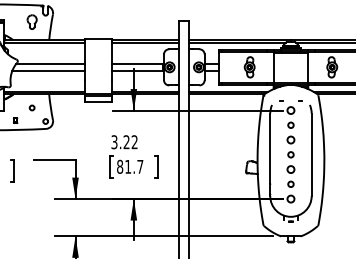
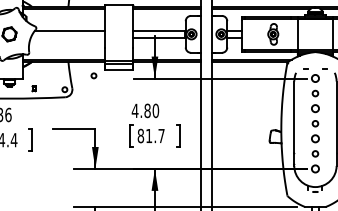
line: (48, 70) -> (67, 37), removed
circle: (31, 107) -> (93, 75), moved
text: (124, 142) -> (145, 111), 3.22 -> 4.80

